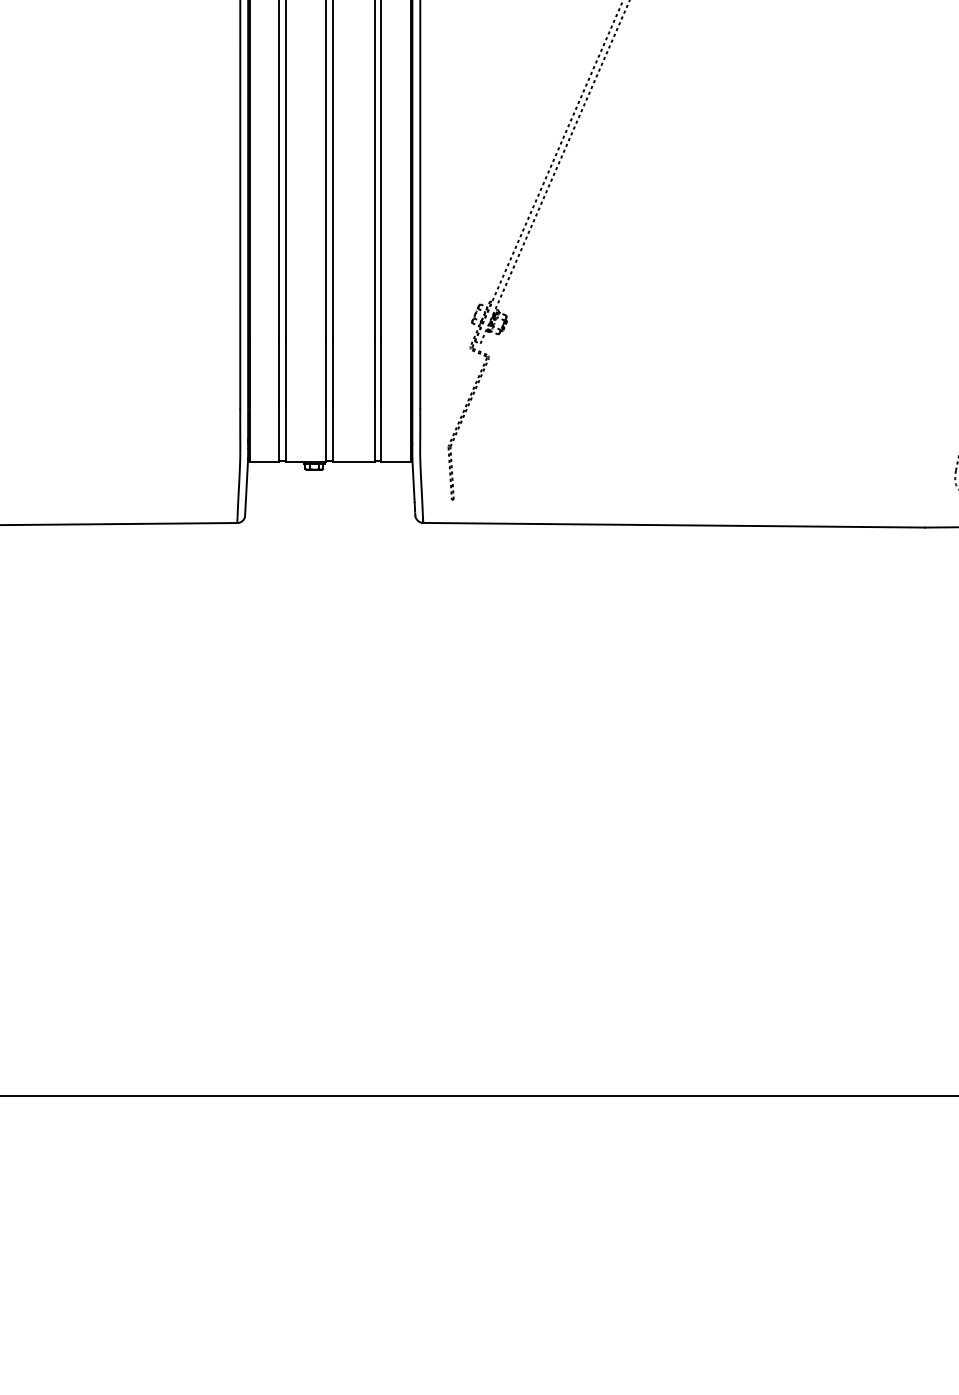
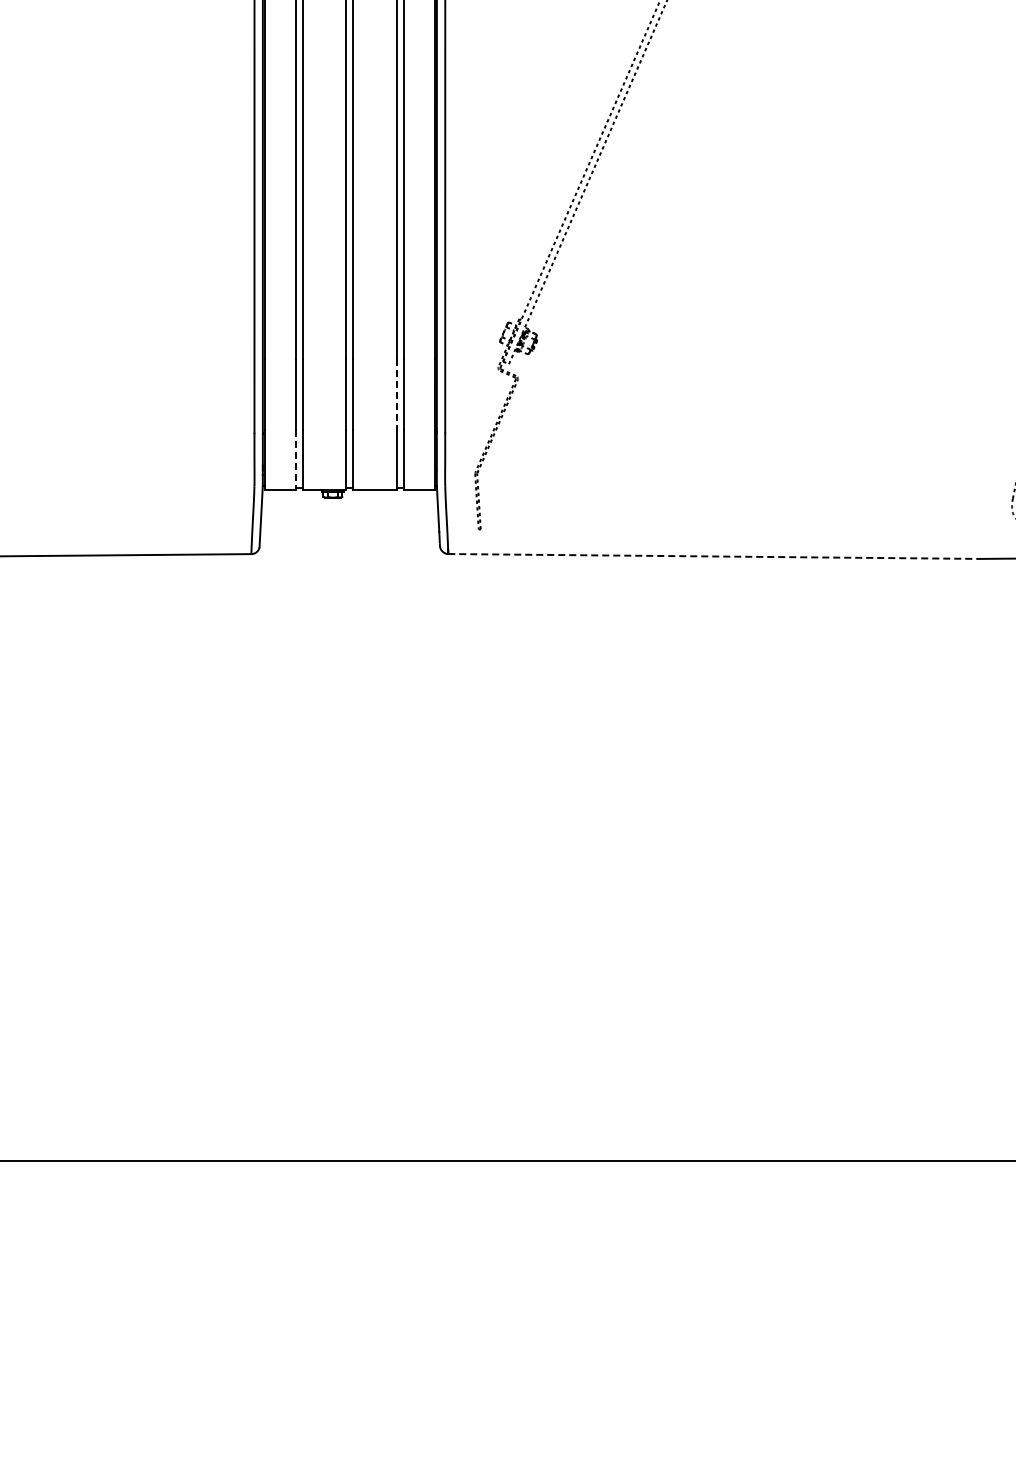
line: (375, 372) -> (397, 394), solid -> dashed
line: (278, 434) -> (295, 460), solid -> dashed
line: (674, 525) -> (714, 556), solid -> dashed

